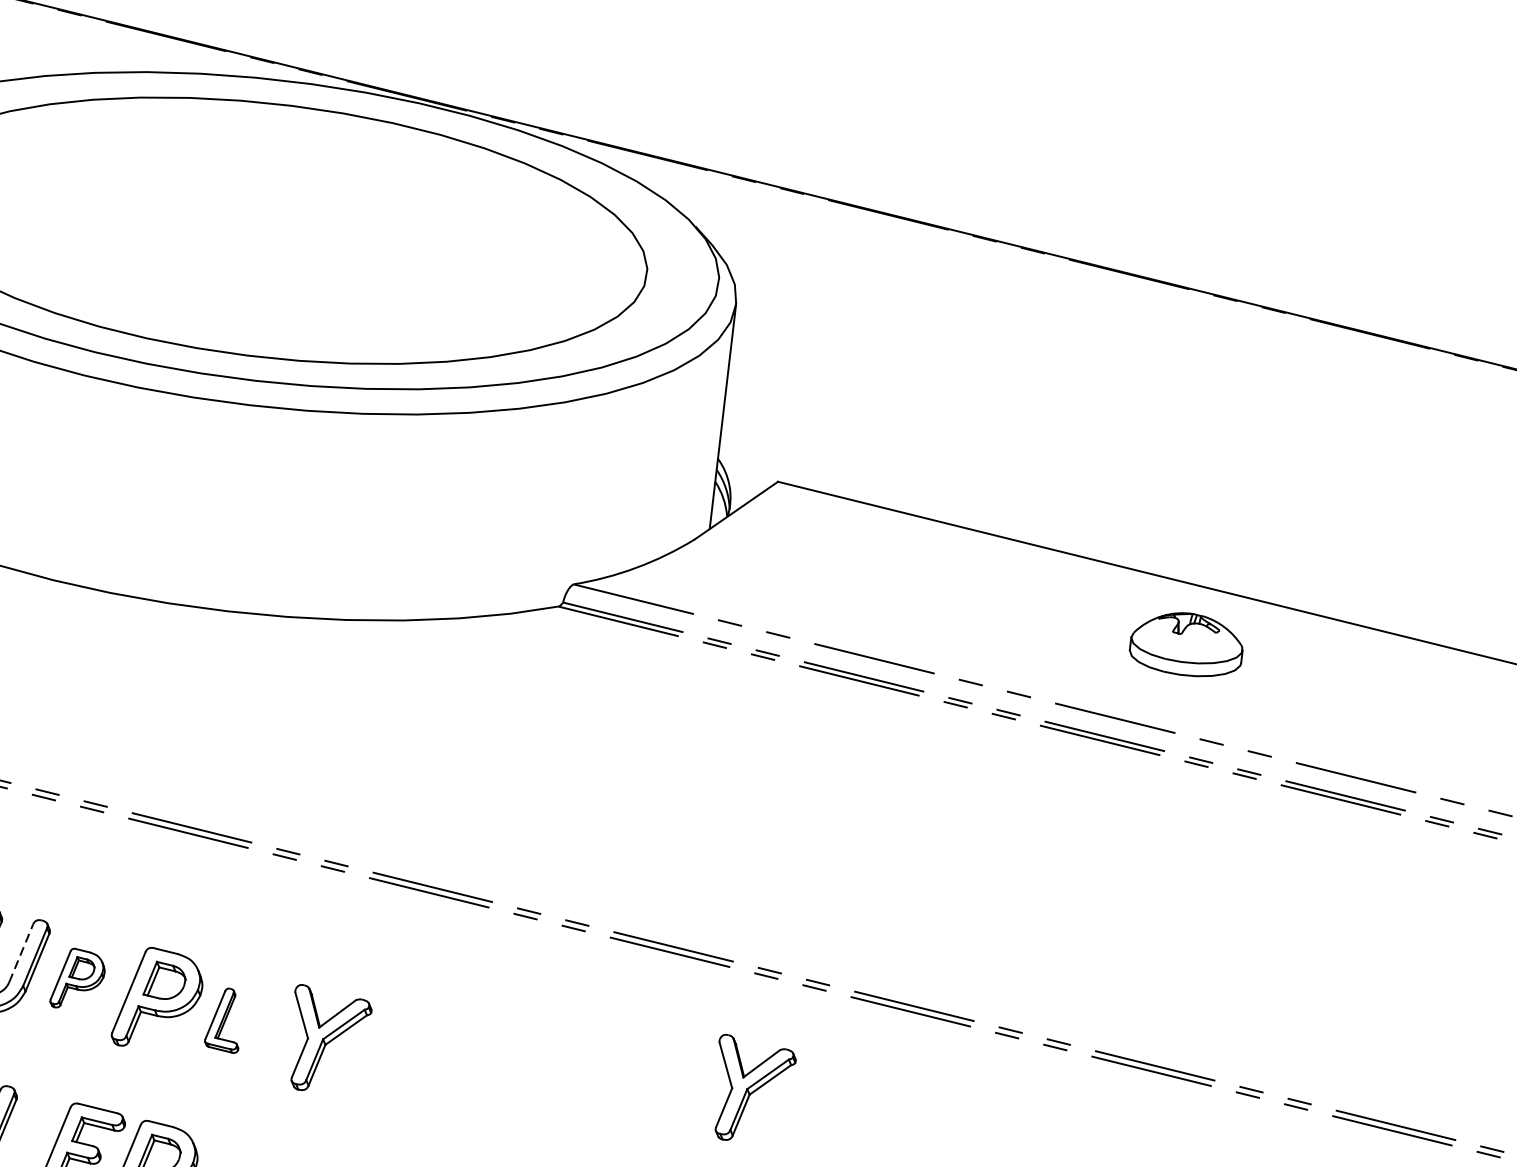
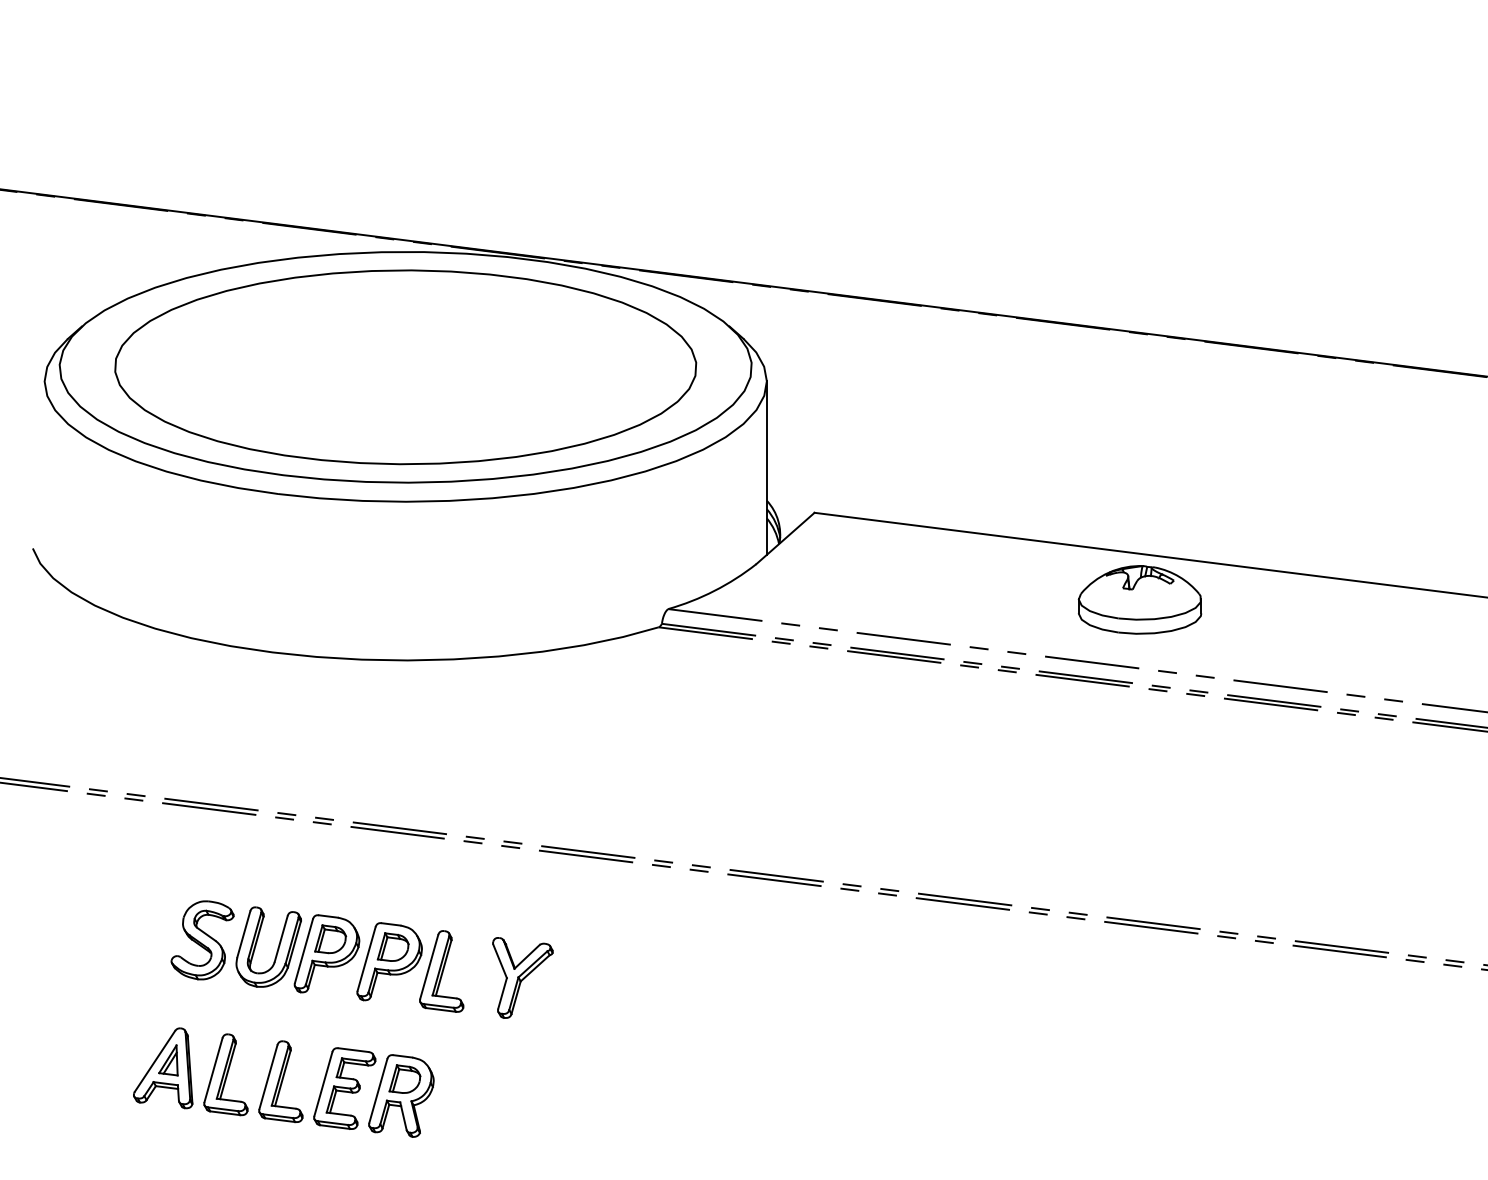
part: (1186, 643) -> (1139, 599), size x1.43
line: (21, 954) -> (281, 939), dashed -> solid
part: (77, 979) -> (326, 953), size x1.67
part: (224, 1019) -> (441, 971), size x1.67
part: (752, 1089) -> (849, 977), removed

